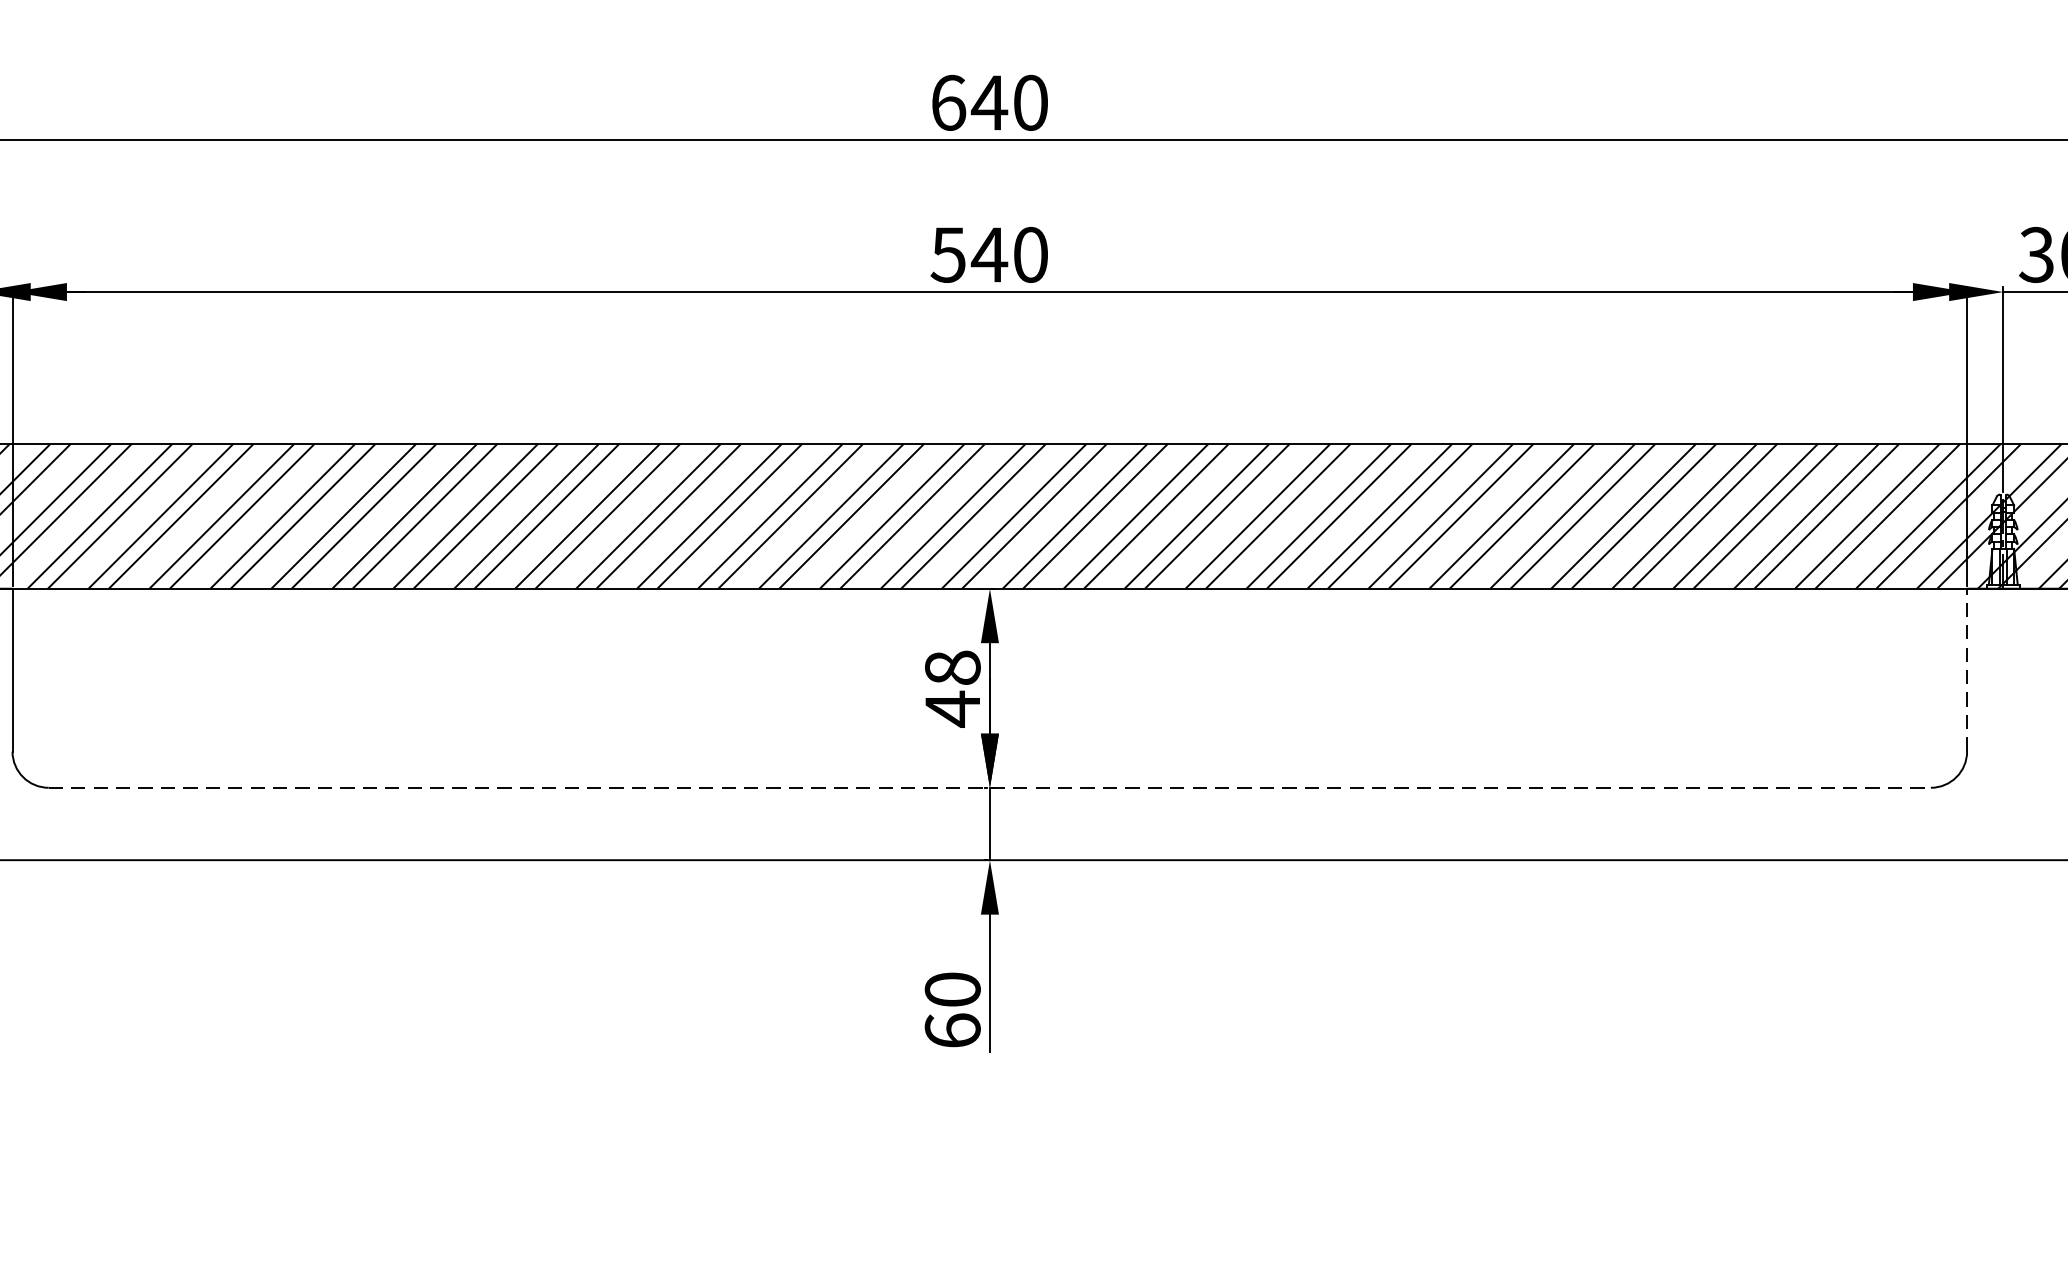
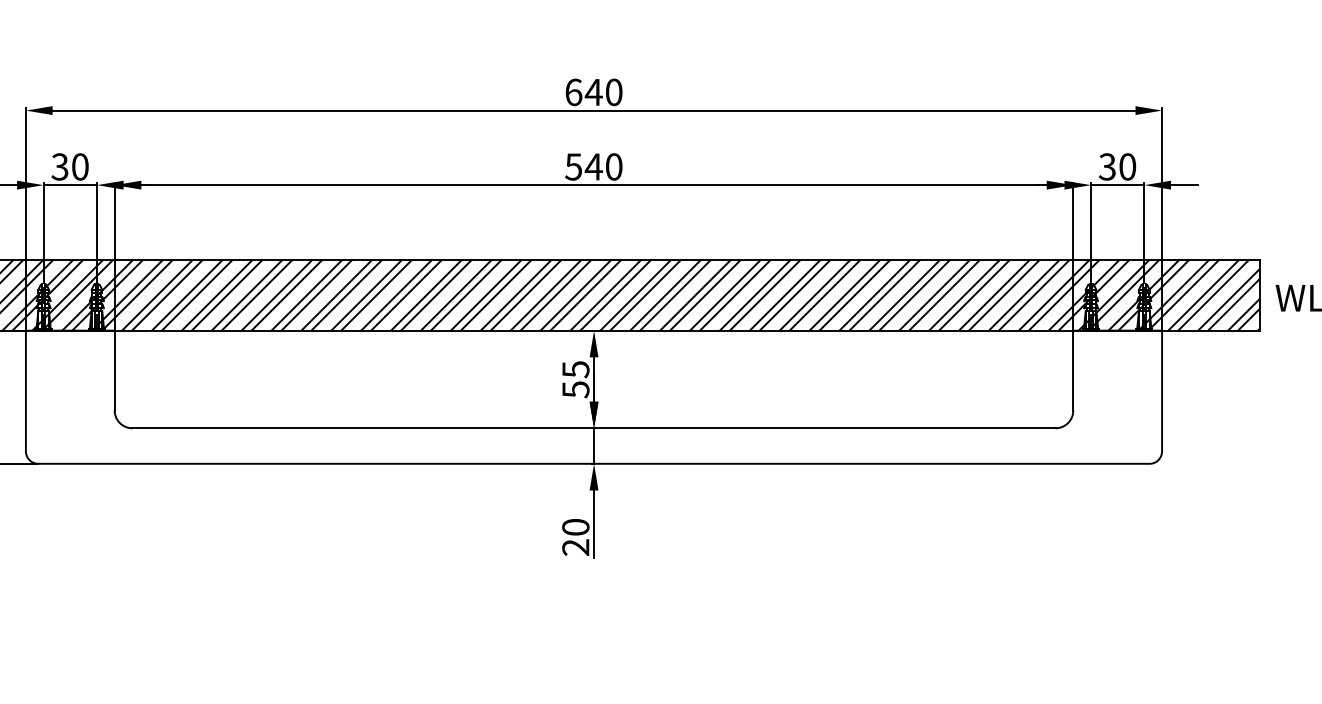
line: (1967, 669) -> (1073, 370), dashed -> solid
text: (952, 688) -> (575, 379), 48 -> 55
line: (988, 788) -> (593, 428), dashed -> solid
text: (952, 1030) -> (575, 547), 60 -> 20

